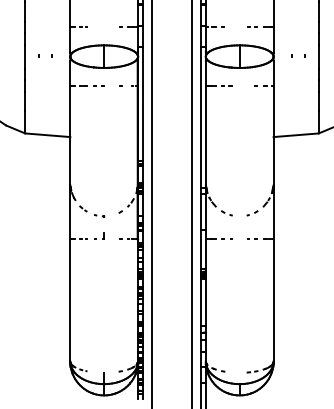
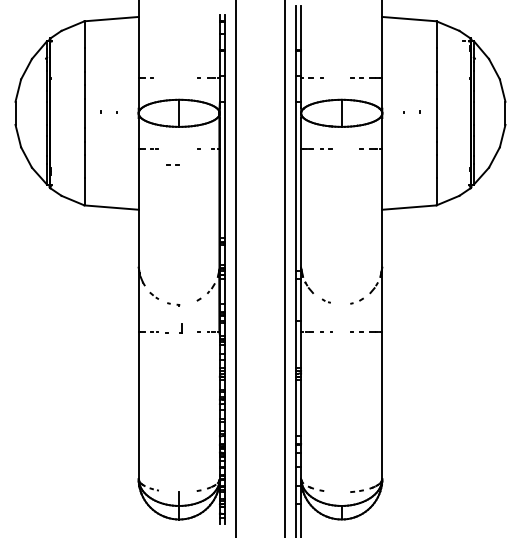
line: (96, 85) -> (170, 164), moved
part: (227, 212) -> (326, 300), size x0.6
part: (99, 236) -> (173, 328), size x1.4

